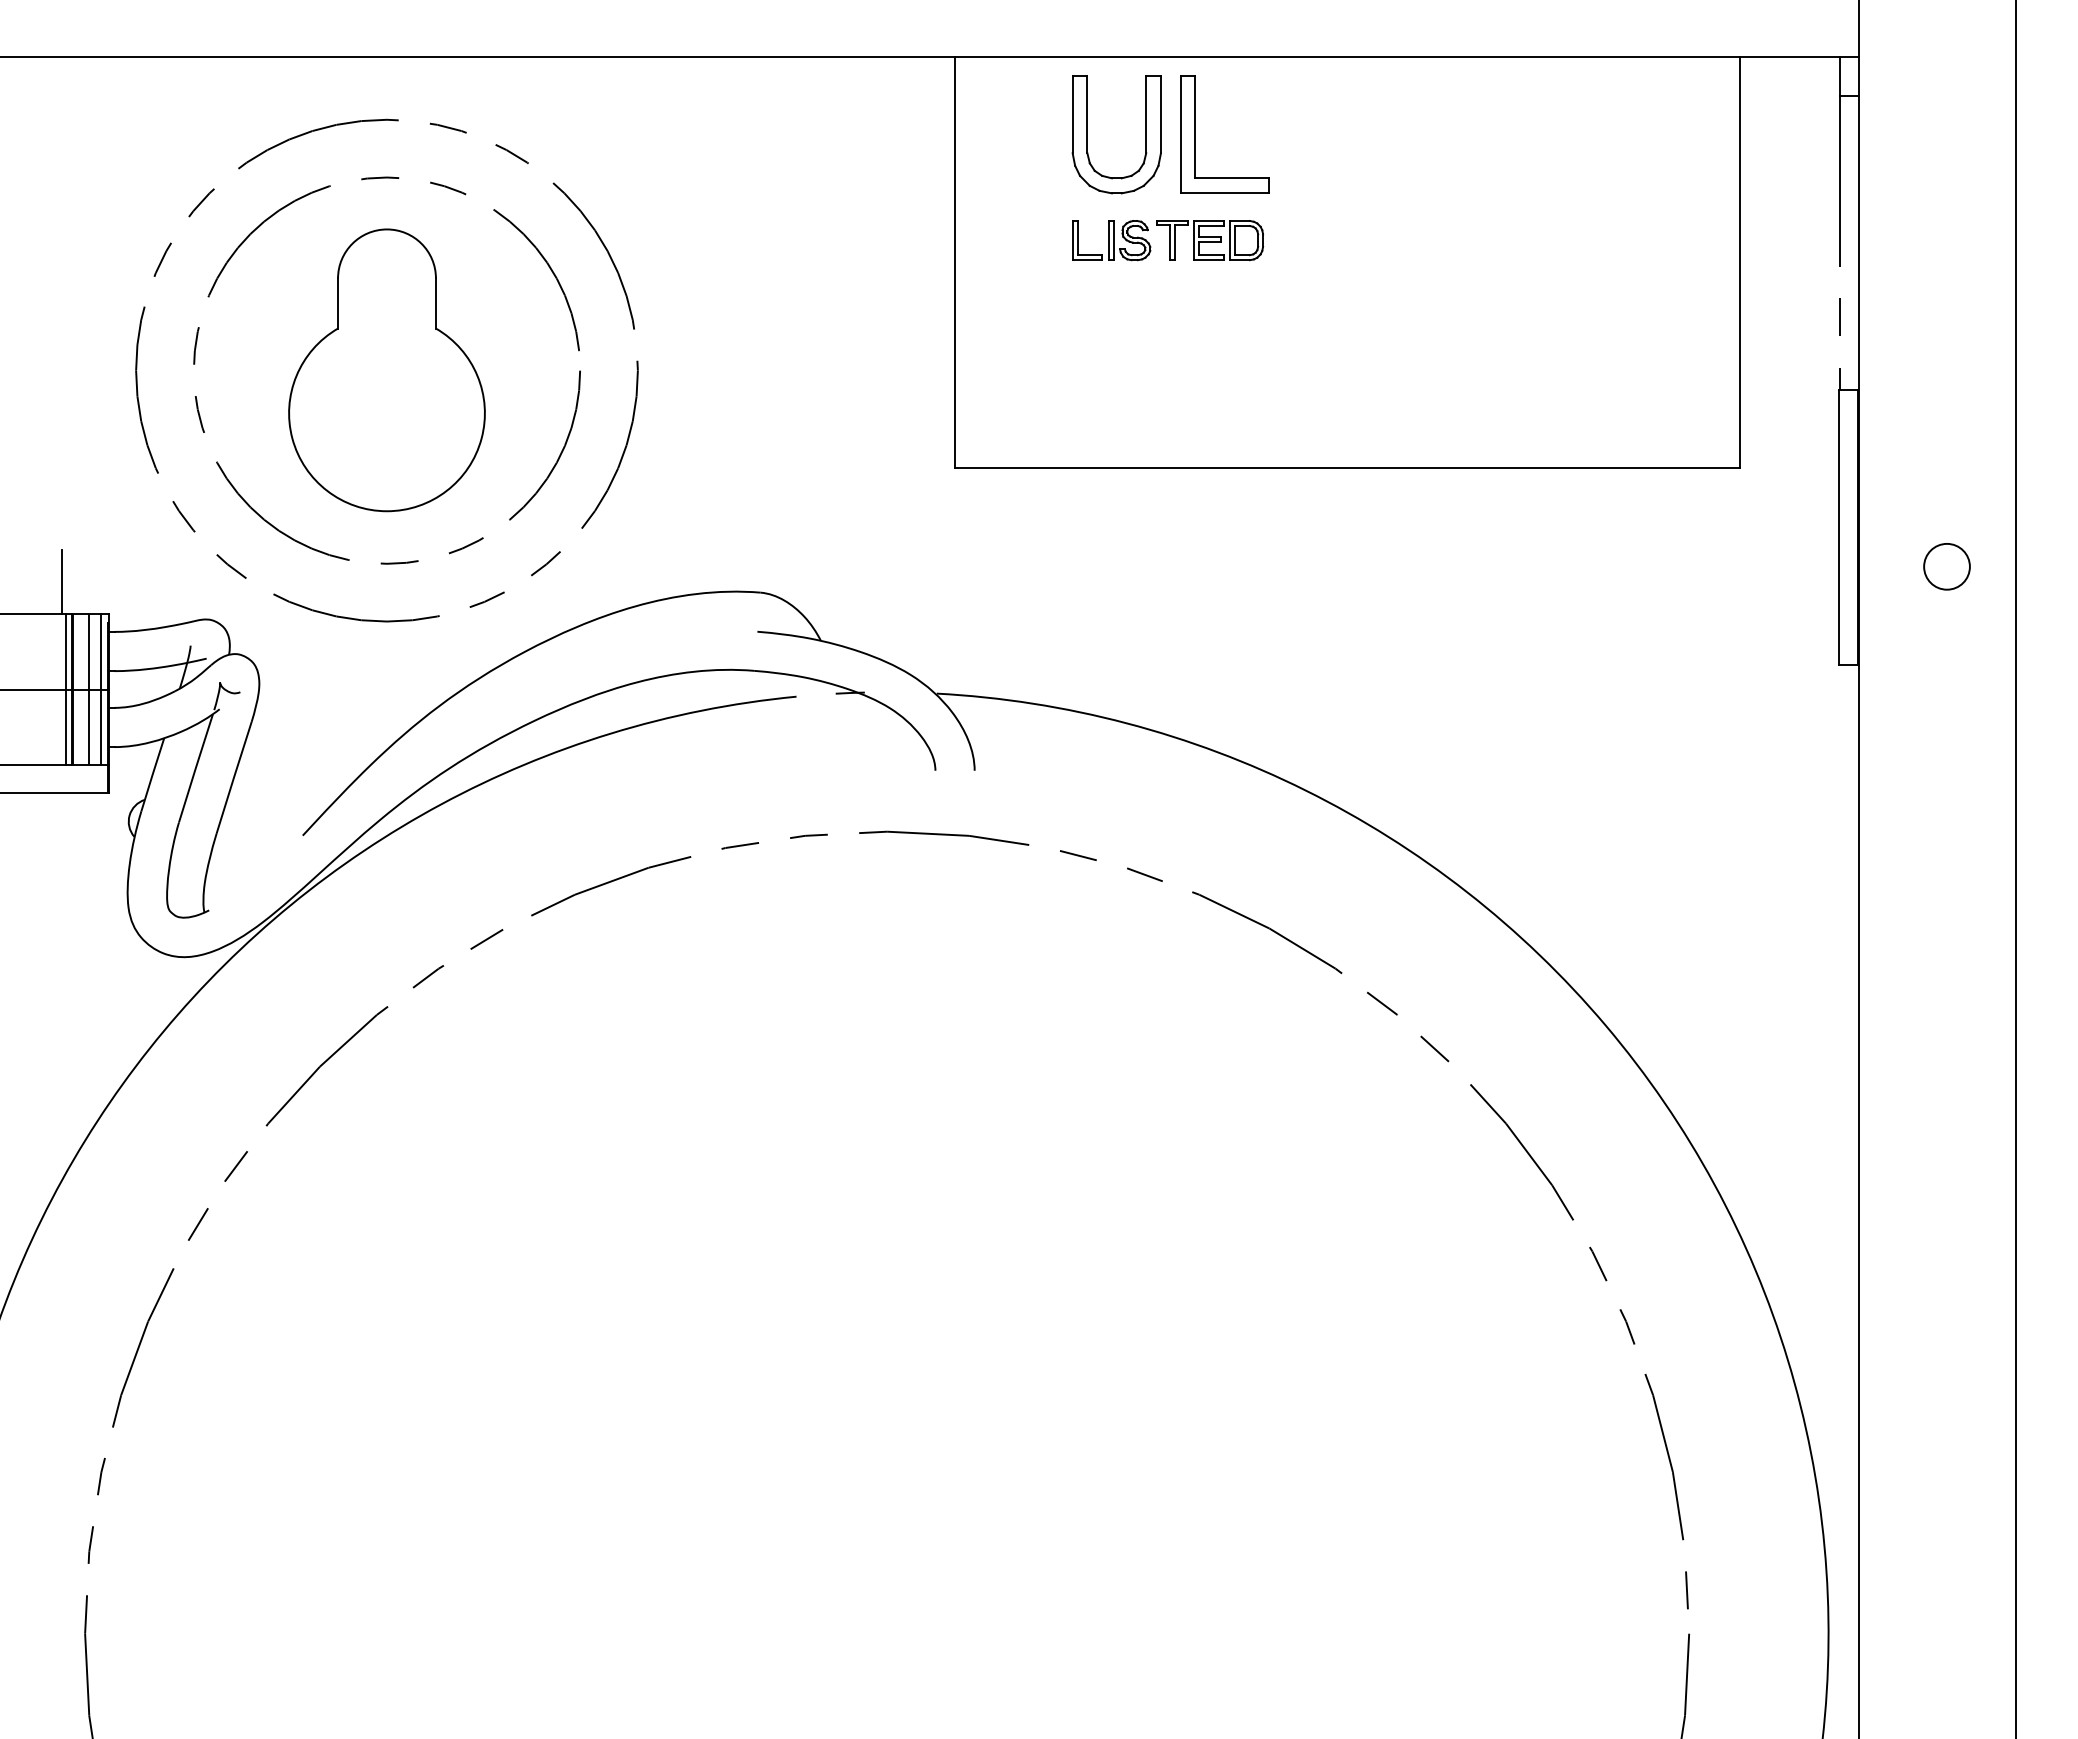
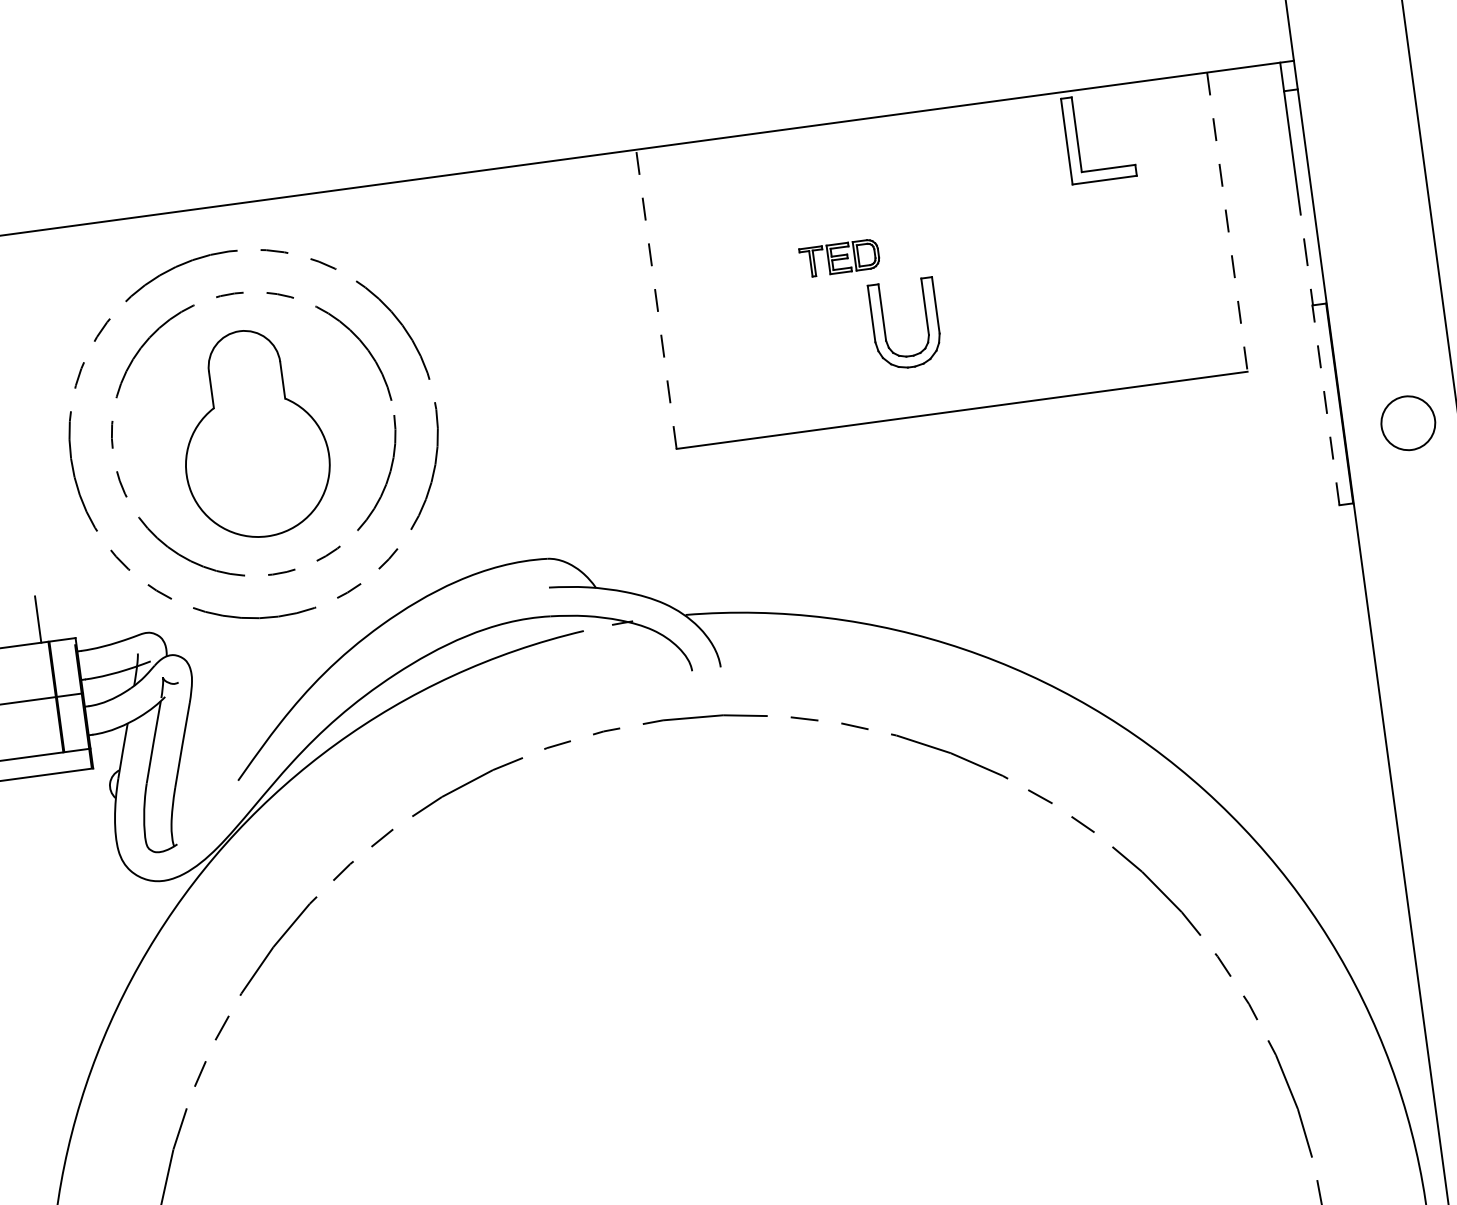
part: (1087, 134) -> (884, 327), moved
part: (1195, 134) -> (1077, 140), moved
part: (1111, 240) -> (768, 268), removed
line: (954, 262) -> (656, 299), solid -> dashed
line: (1739, 262) -> (1227, 222), solid -> dashed
line: (1839, 527) -> (1326, 405), solid -> dashed
circle: (1946, 566) -> (1407, 423), size x1.6
line: (65, 689) -> (51, 697), removed
line: (89, 689) -> (68, 695), removed
line: (100, 689) -> (76, 694), removed

